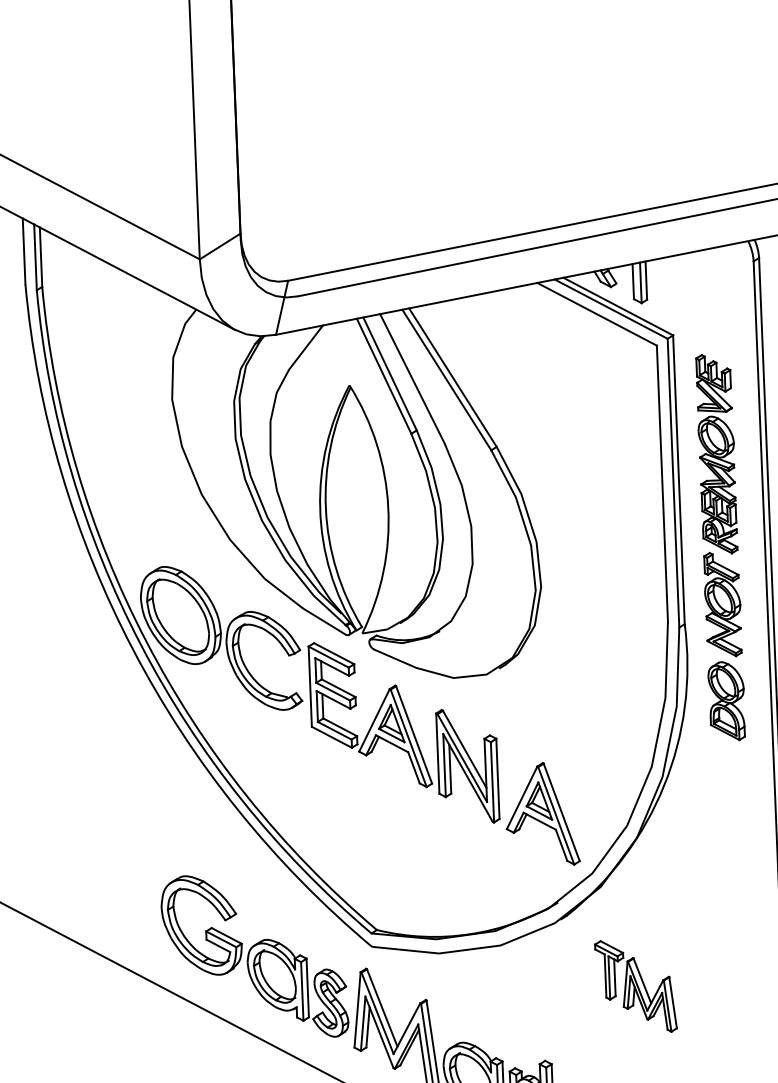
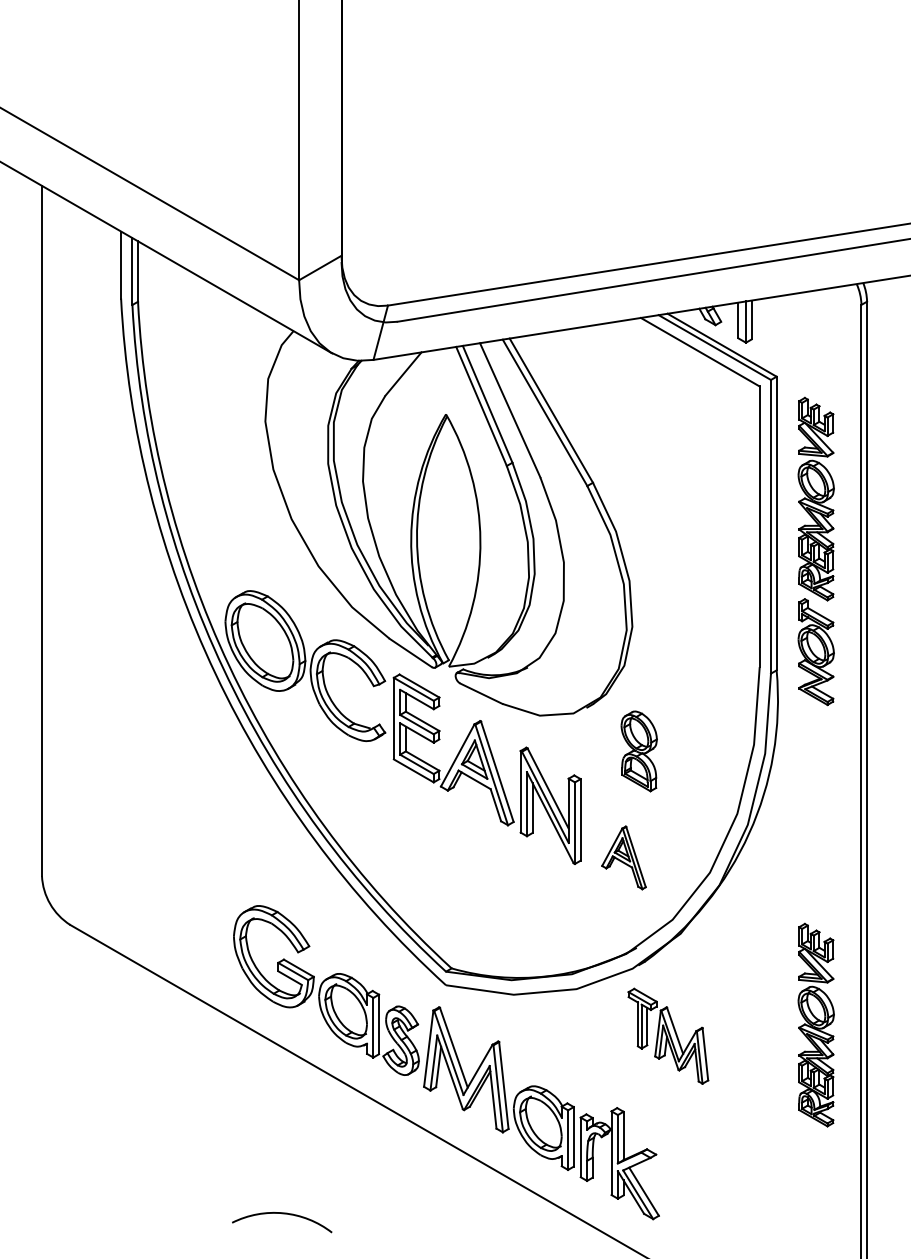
part: (726, 701) -> (638, 751), moved
part: (541, 814) -> (623, 857), size x0.6
part: (736, 970) -> (815, 1024), added
part: (636, 985) -> (668, 1035), moved

